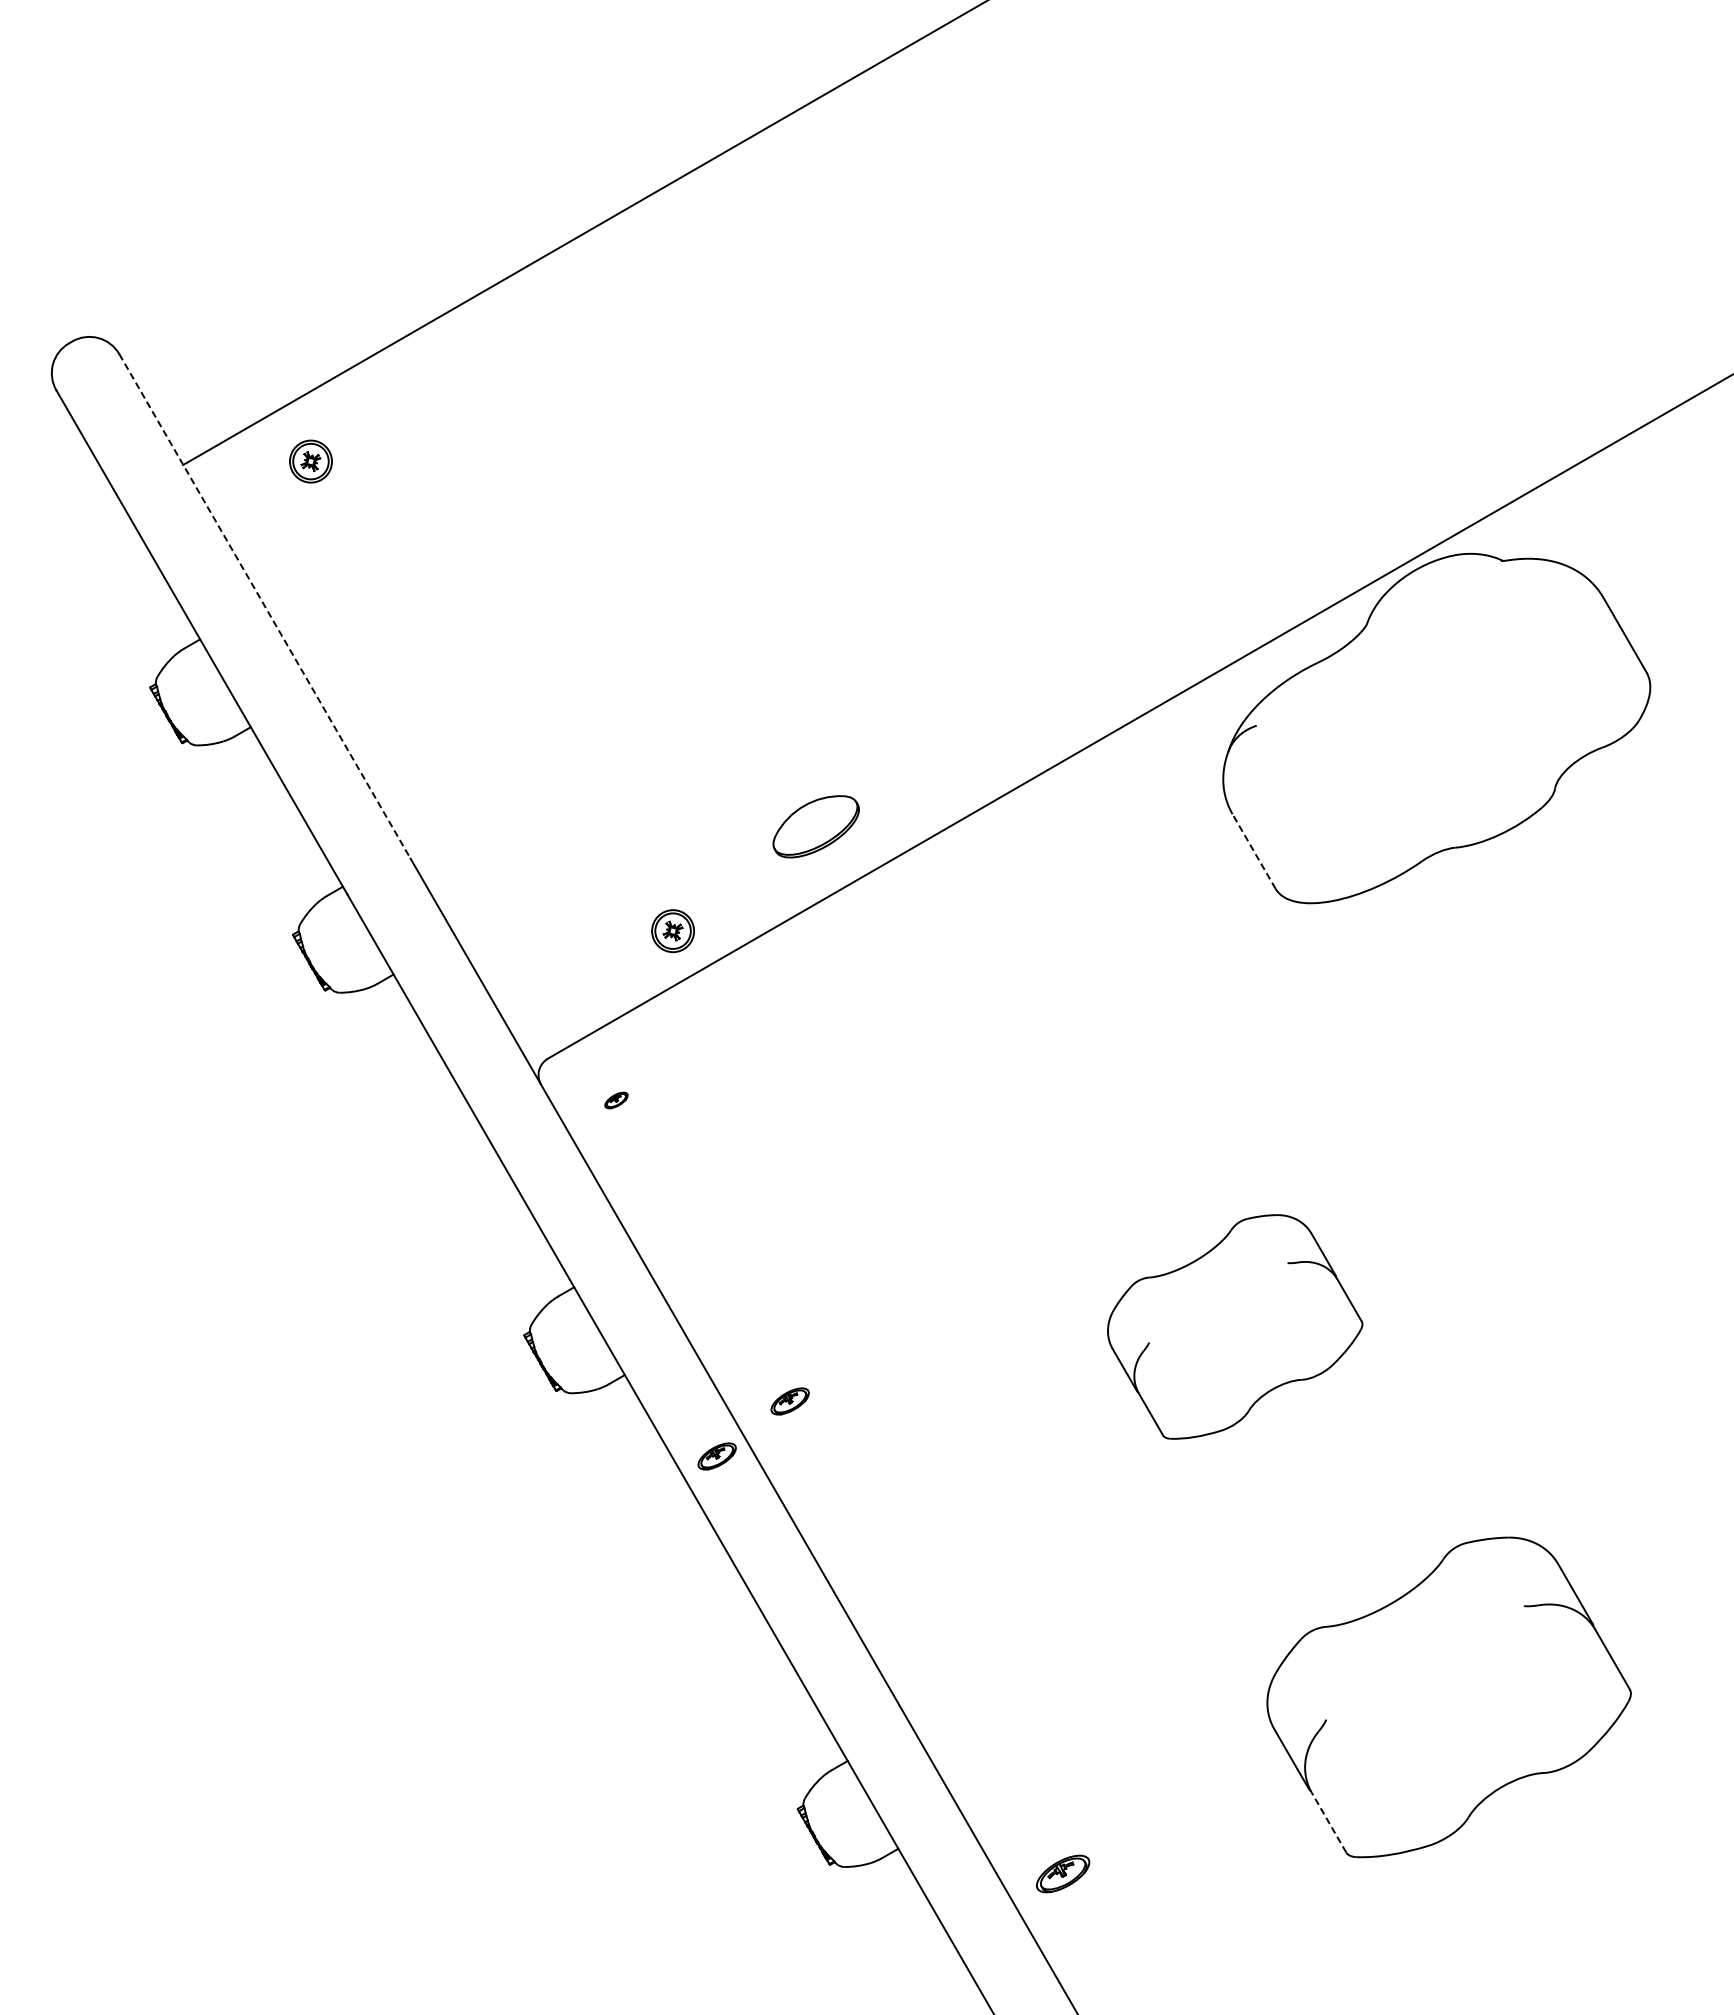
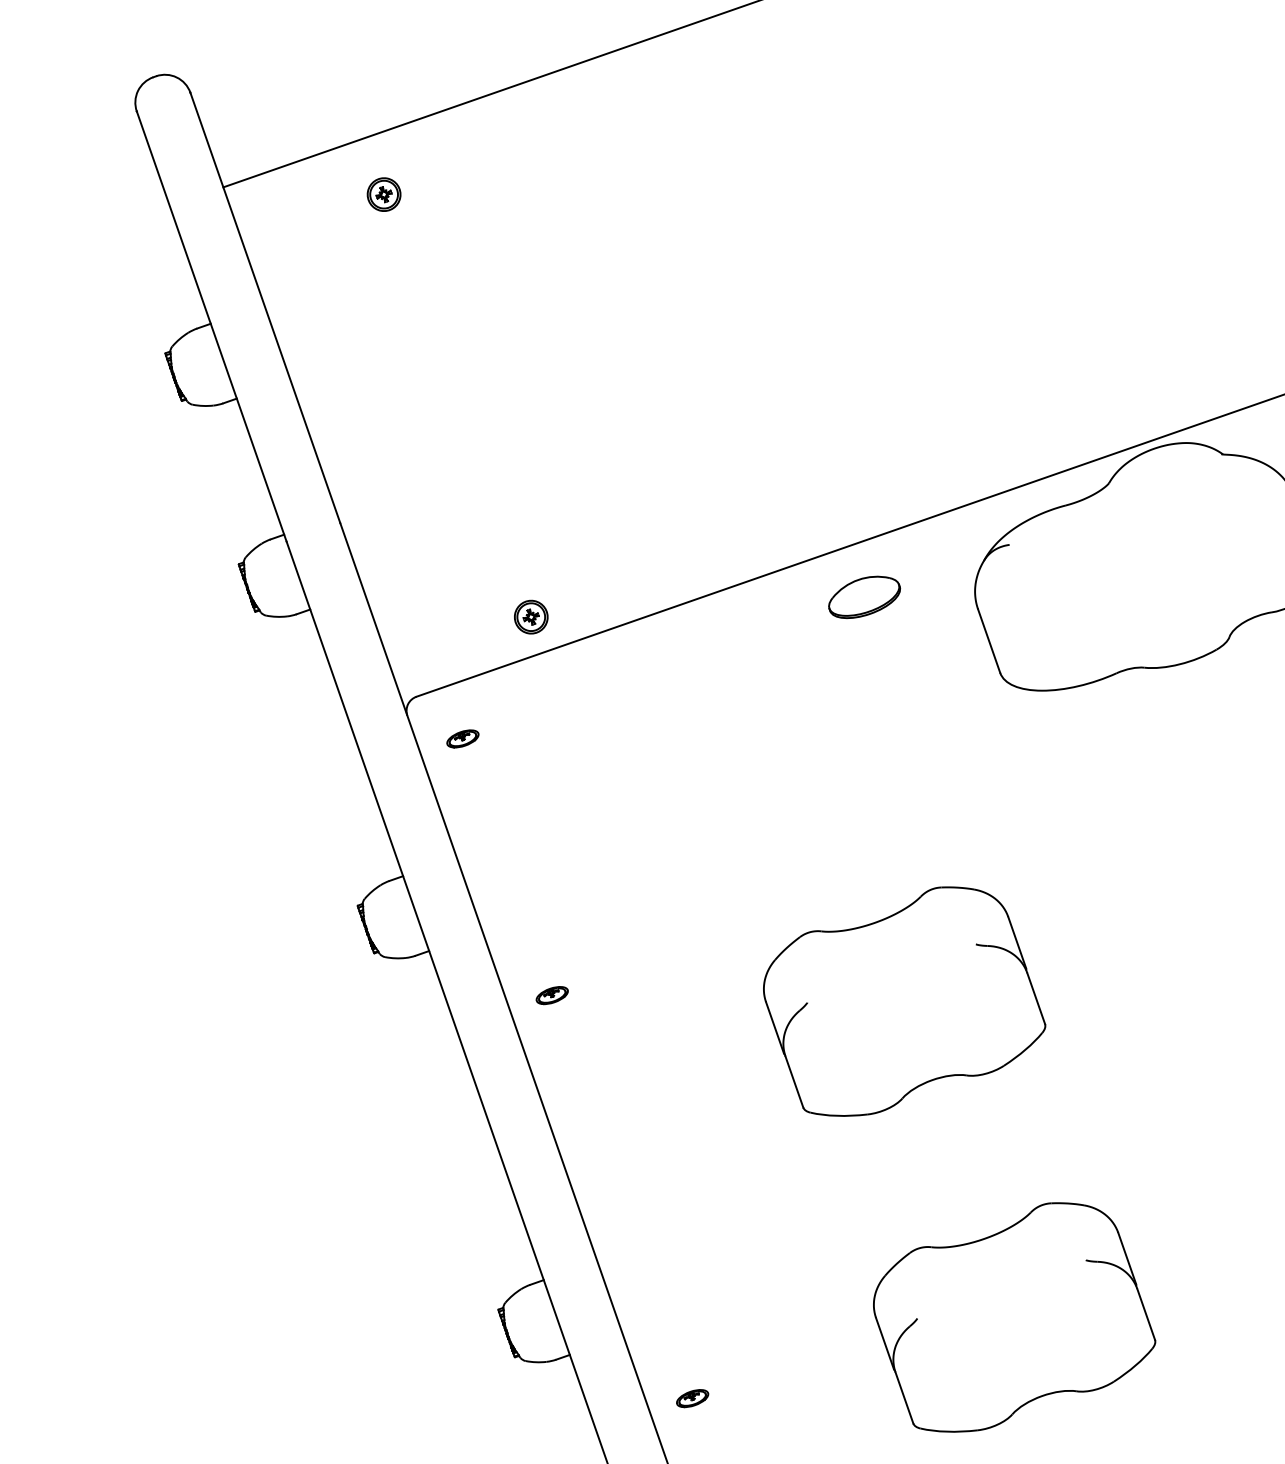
part: (310, 461) -> (383, 194), moved
line: (265, 606) -> (265, 308), dashed -> solid
part: (815, 826) -> (864, 597), moved
line: (1253, 851) -> (988, 641), dashed -> solid
part: (616, 1100) -> (462, 738), size x1.67
part: (1234, 1326) -> (904, 1003), size x1.43
part: (716, 1456) -> (487, 1027), removed
line: (1328, 1822) -> (904, 1397), dashed -> solid
part: (1062, 1874) -> (692, 1398), size x0.71

